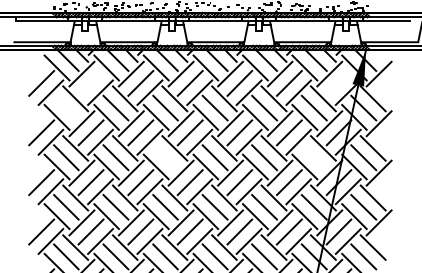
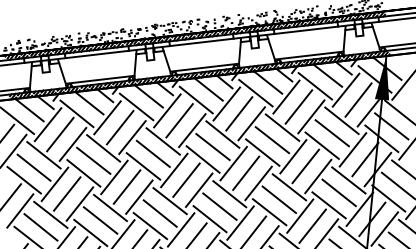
line: (90, 82) -> (59, 133), added
line: (338, 82) -> (357, 99), added
line: (66, 107) -> (34, 166), added
line: (165, 157) -> (160, 213), added
line: (313, 157) -> (338, 192), added

